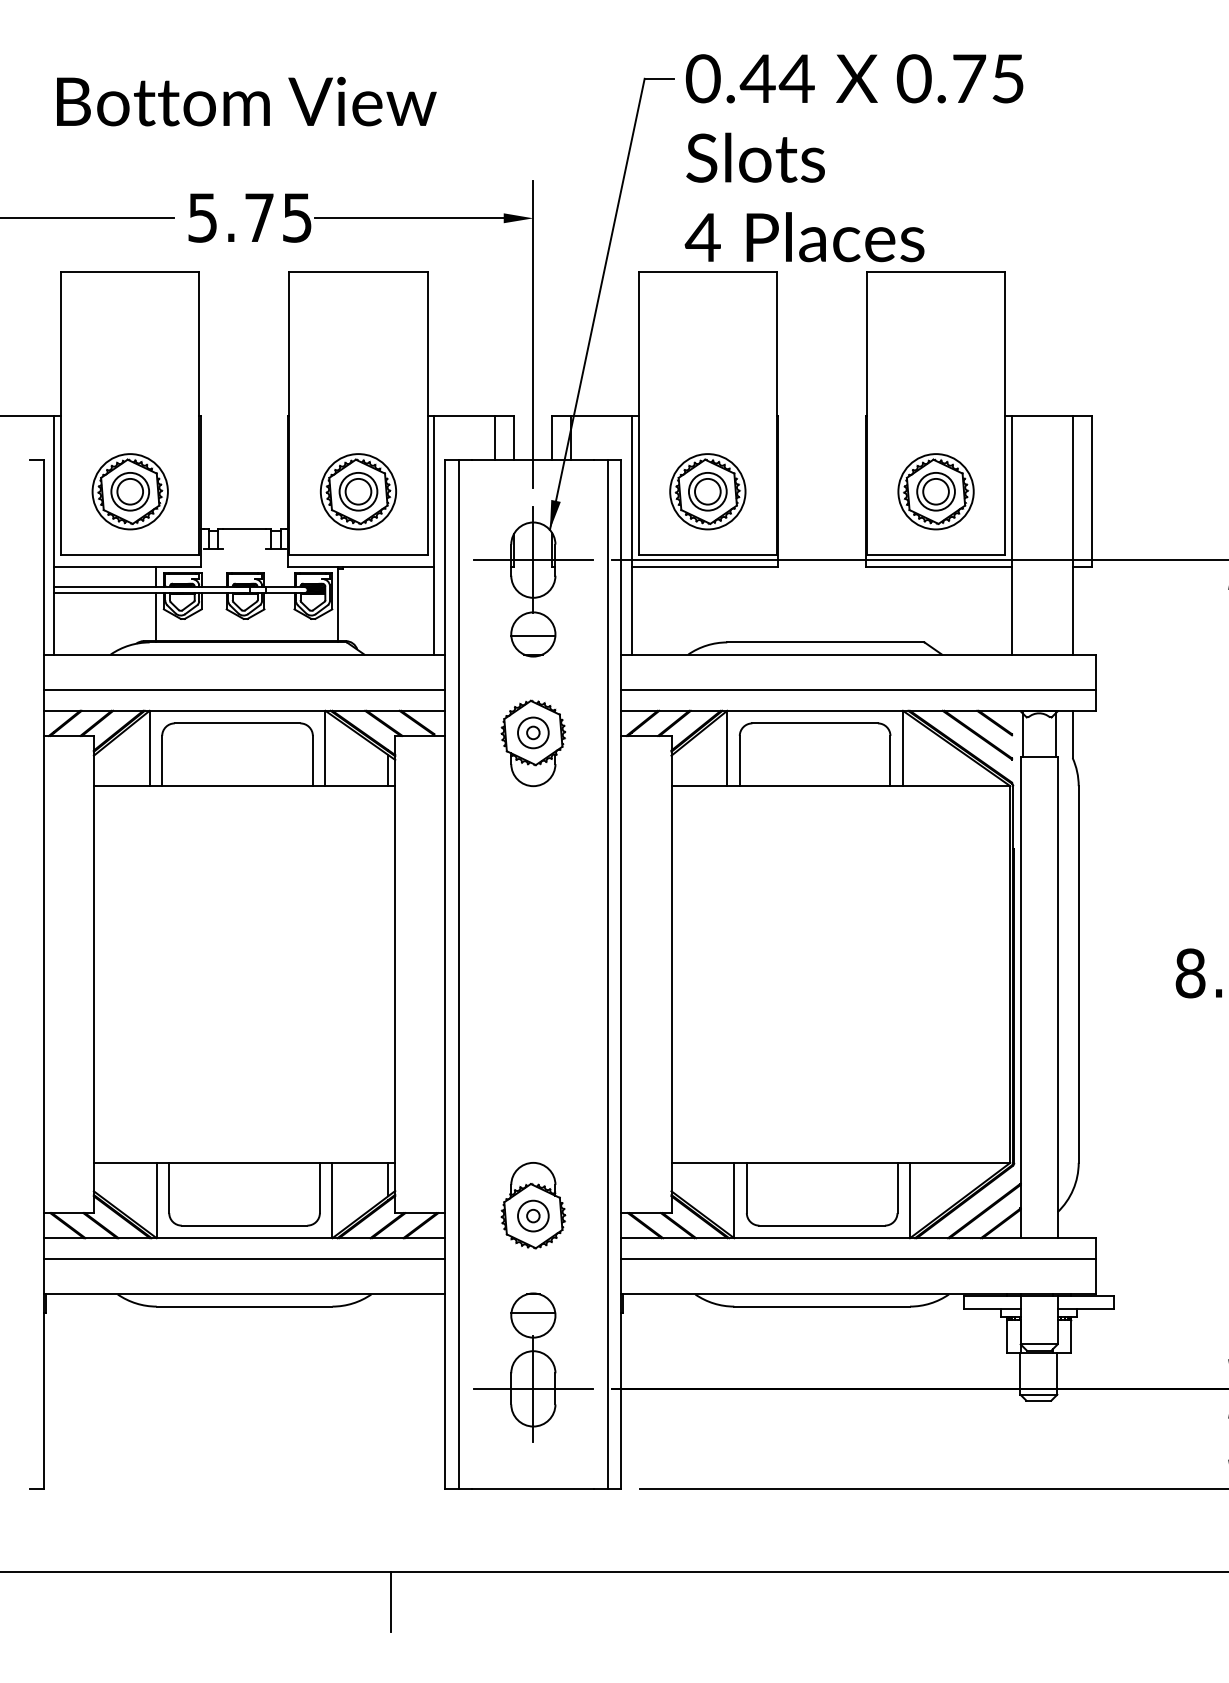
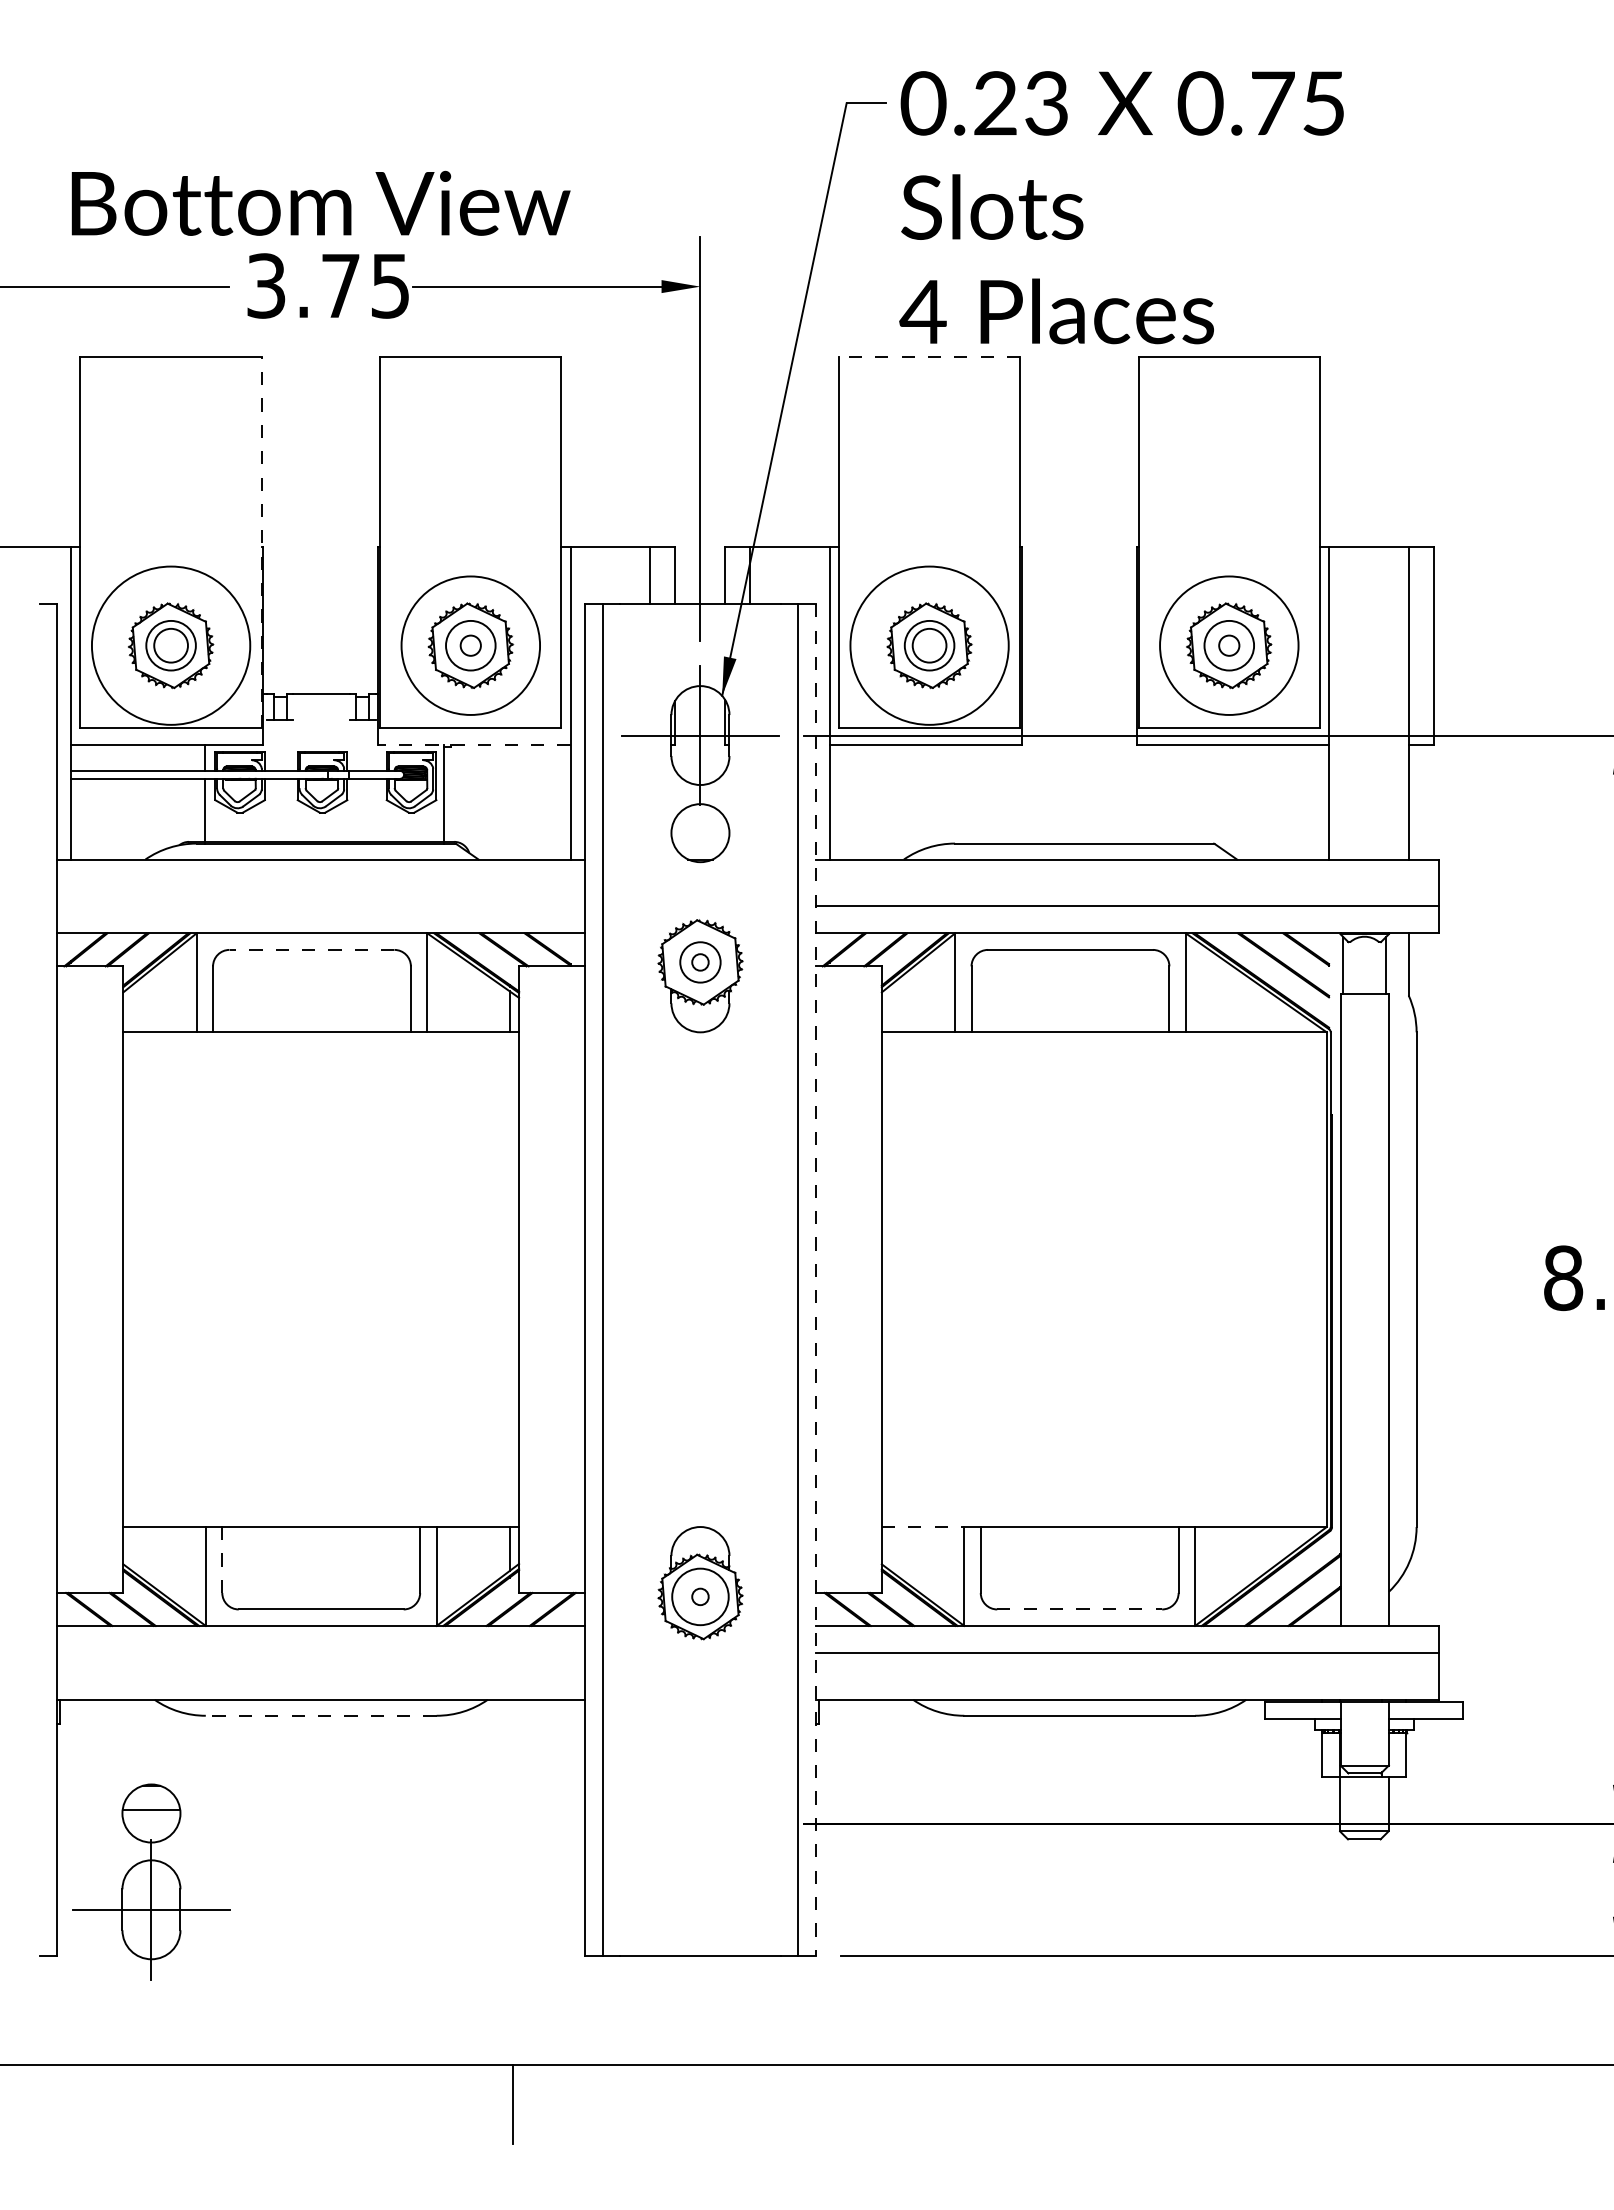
text: (777, 78) -> (1020, 103), 0.44 -> 0.23
text: (246, 100) -> (320, 202), moved
text: (202, 217) -> (266, 285), 5.75 -> 3.75
line: (707, 272) -> (929, 357), solid -> dashed
line: (199, 413) -> (261, 542), solid -> dashed
circle: (129, 491) -> (170, 645), size x1.6
circle: (358, 491) -> (470, 645), size x0.6
circle: (358, 491) -> (470, 645), size x1.4
circle: (707, 491) -> (929, 645), size x1.6
circle: (935, 491) -> (1228, 645), size x1.4
circle: (936, 491) -> (1229, 645), size x0.6
line: (361, 566) -> (474, 744), solid -> dashed
line: (533, 635) -> (700, 834), removed
line: (244, 690) -> (321, 906), removed
line: (237, 723) -> (311, 949), solid -> dashed
line: (620, 975) -> (815, 1280), solid -> dashed
line: (703, 1163) -> (923, 1527), solid -> dashed
line: (169, 1187) -> (222, 1559), solid -> dashed
circle: (533, 1215) -> (700, 1596), size x1.4
line: (822, 1225) -> (1080, 1609), solid -> dashed
line: (244, 1259) -> (321, 1653), removed
line: (244, 1306) -> (320, 1715), solid -> dashed
part: (533, 1367) -> (151, 1881), moved

